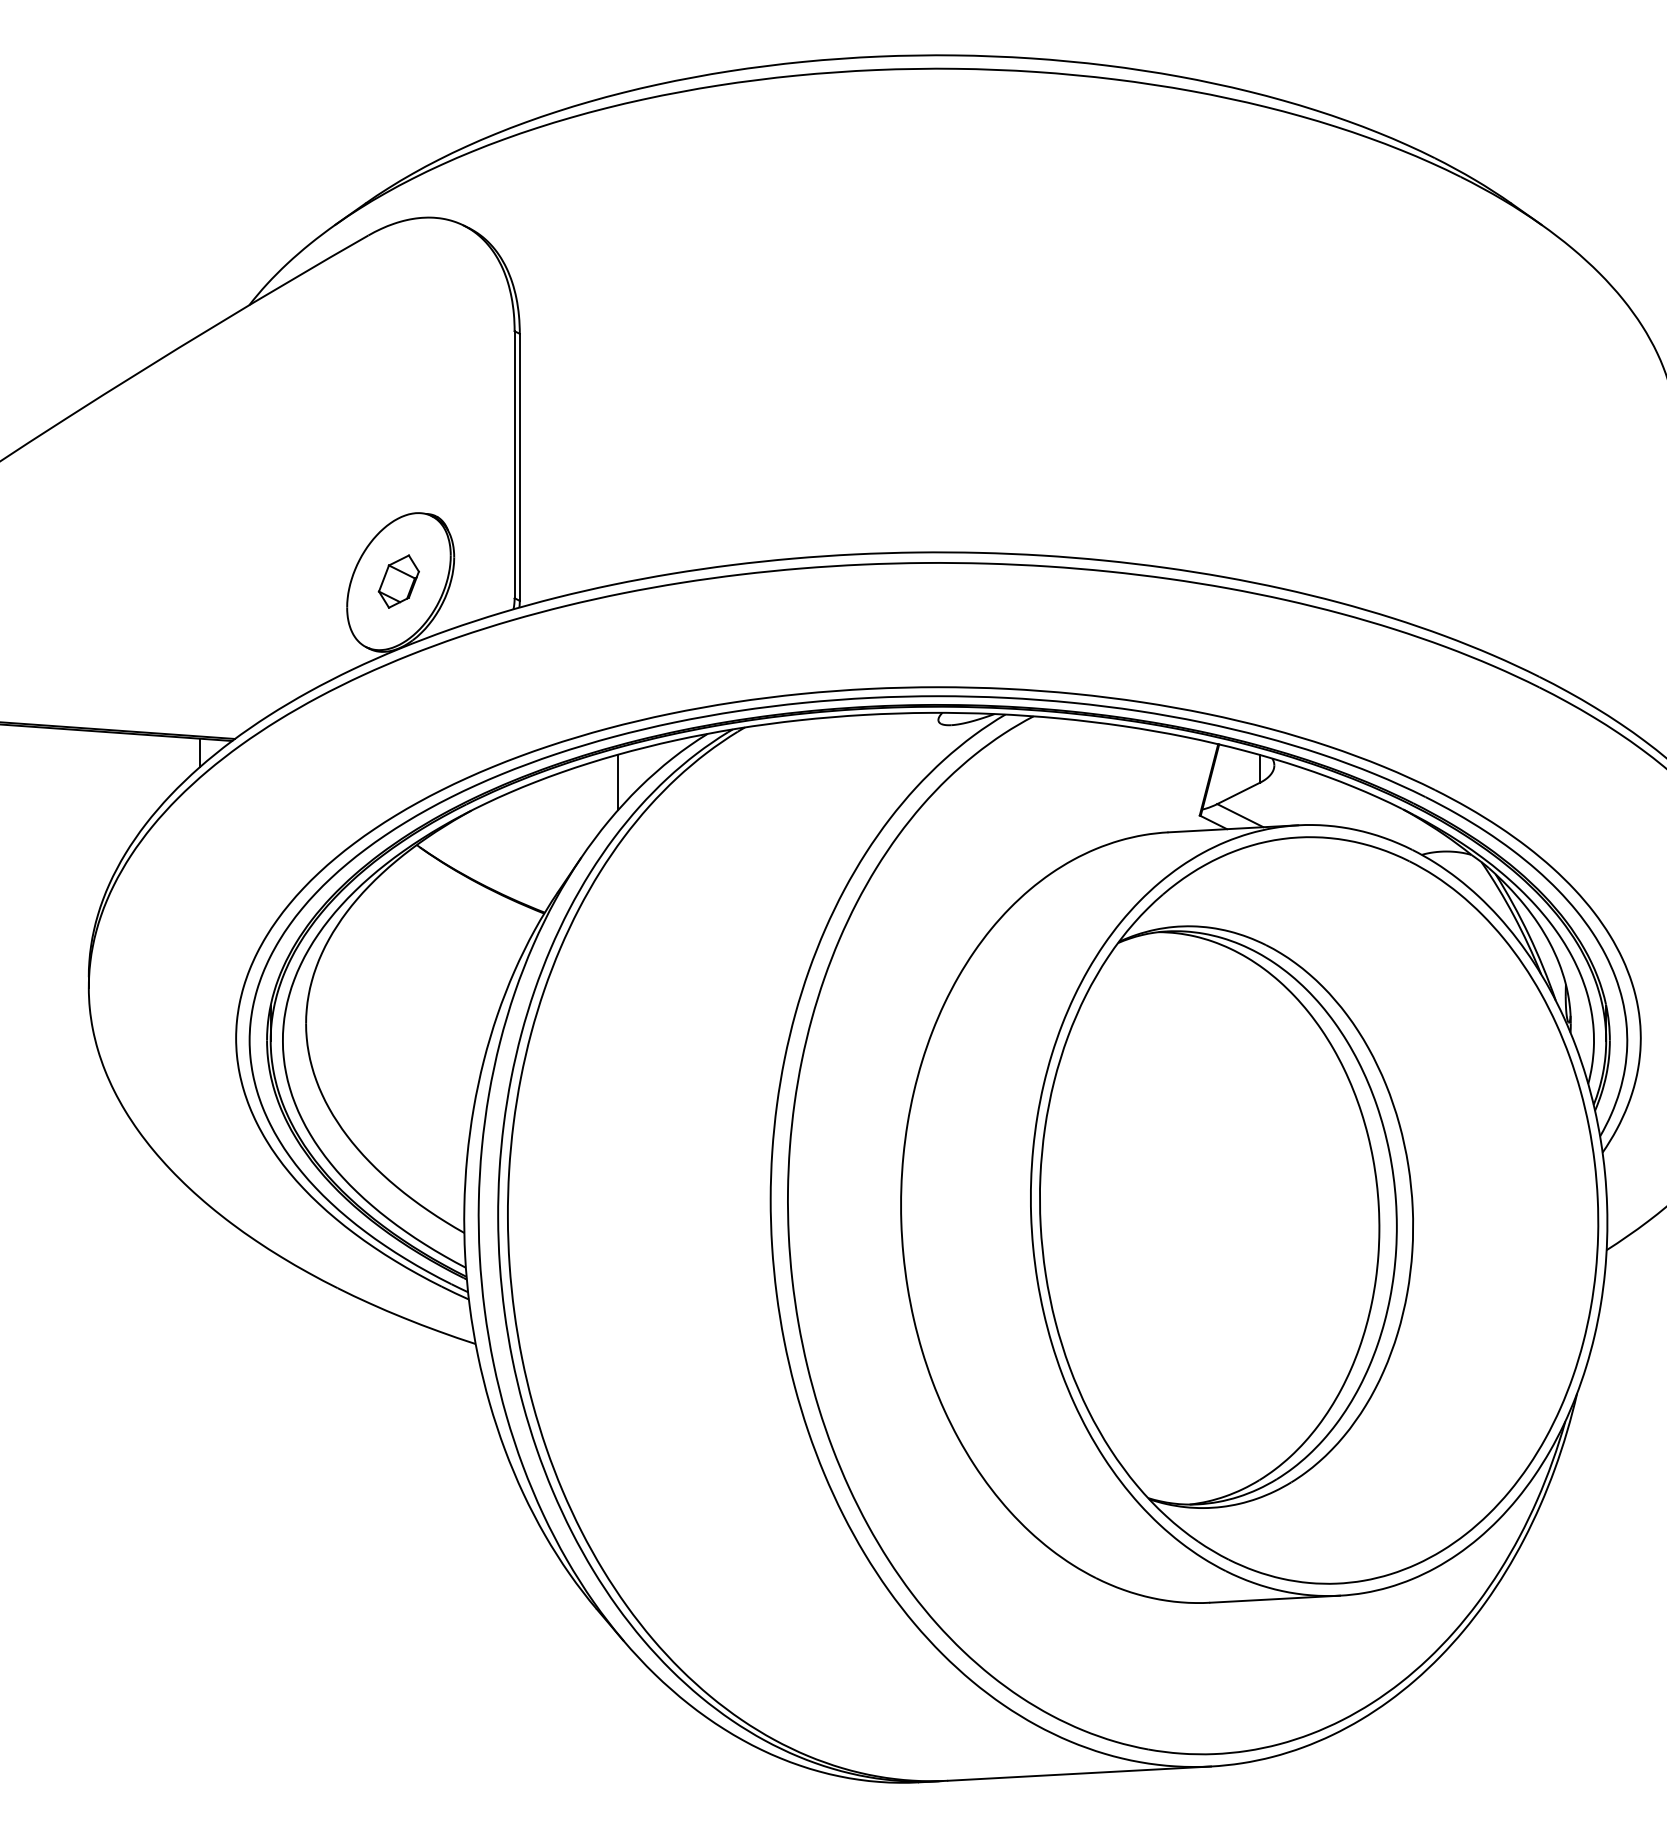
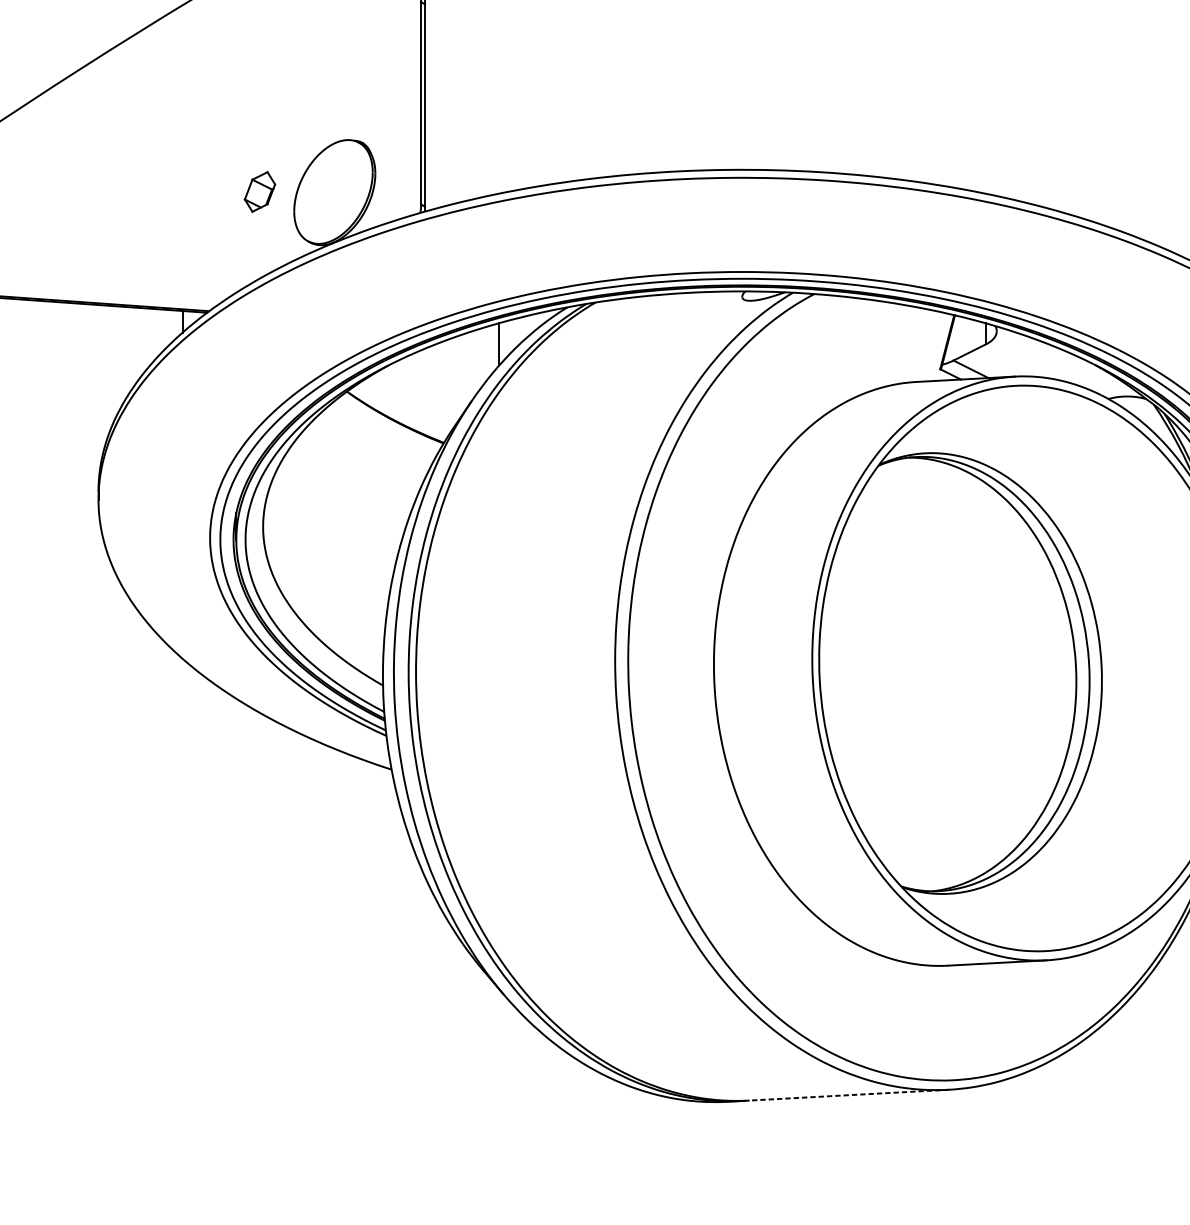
part: (398, 581) -> (259, 191), moved
line: (1079, 1773) -> (849, 1095), solid -> dashed

